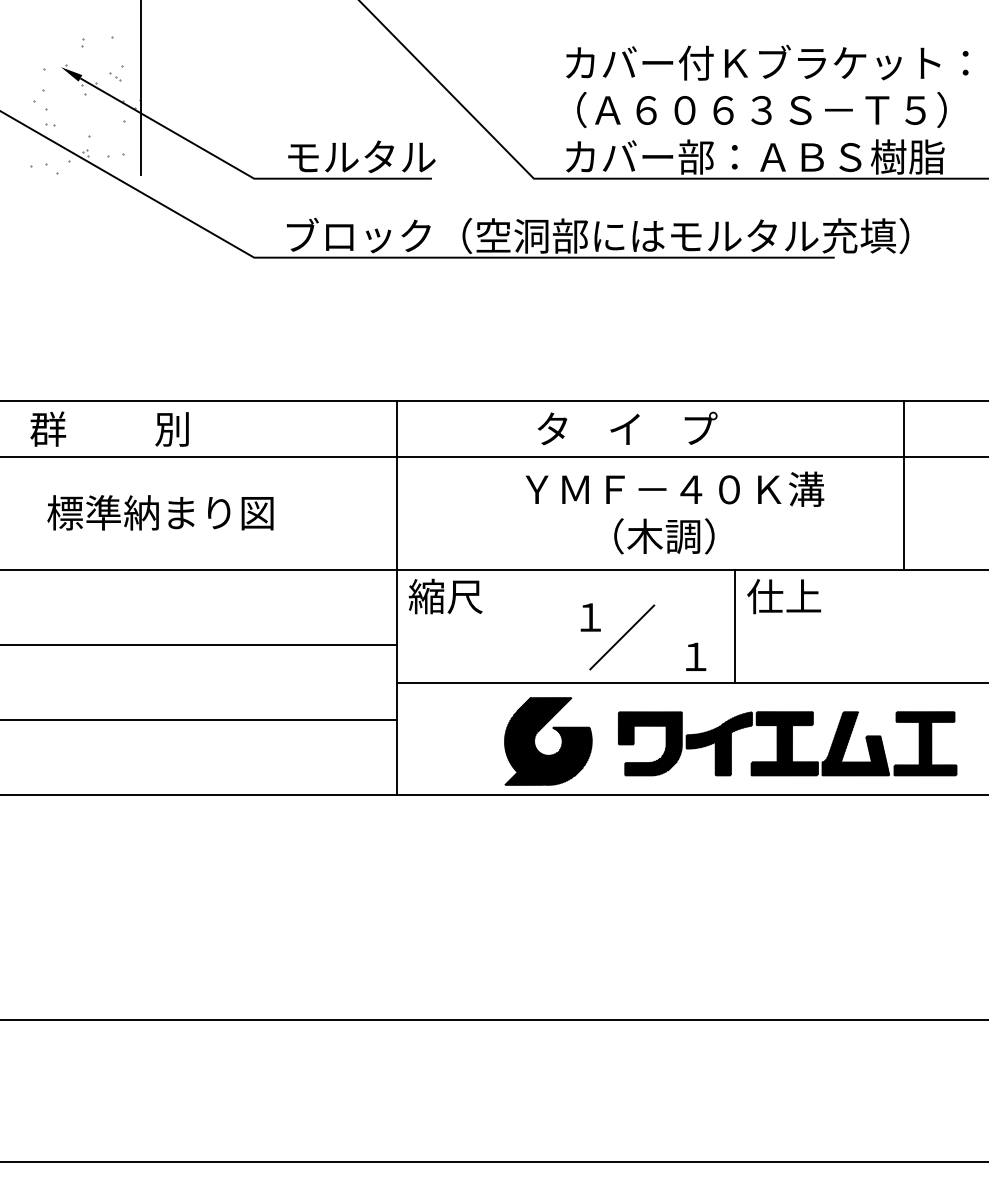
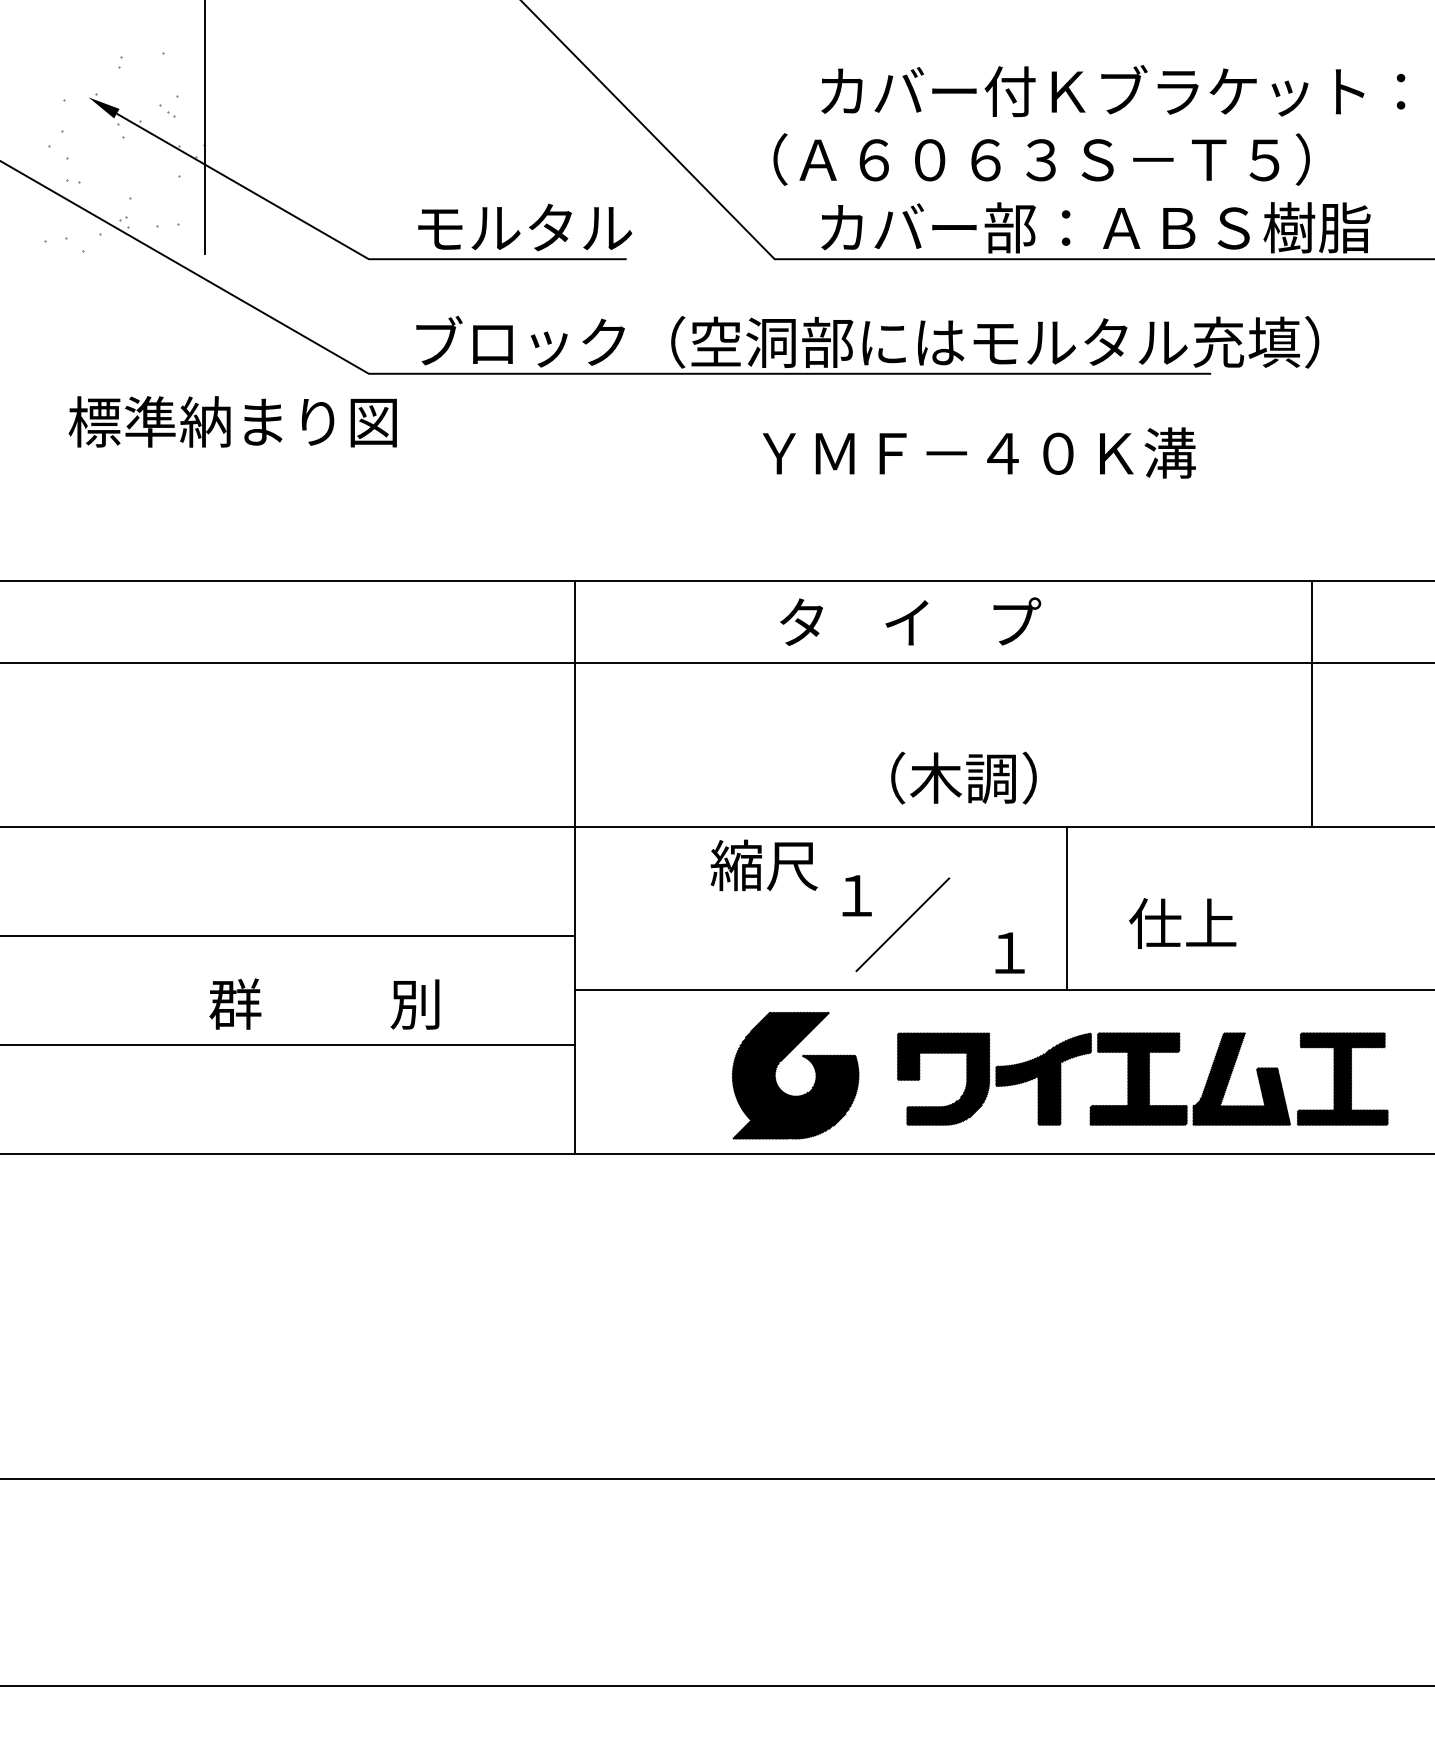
text: (761, 109) -> (1041, 158), moved
text: (109, 428) -> (324, 1003), moved
text: (675, 488) -> (980, 451), moved
text: (160, 512) -> (232, 421), moved
text: (445, 596) -> (763, 865), moved
text: (784, 596) -> (1183, 923), moved

